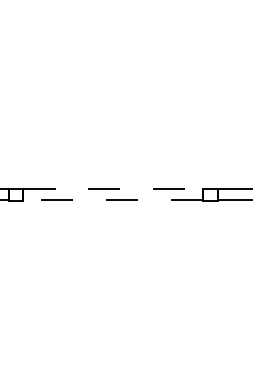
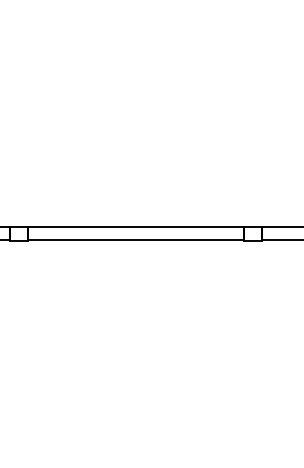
line: (113, 189) -> (136, 227), dashed -> solid
line: (113, 200) -> (136, 240), dashed -> solid

